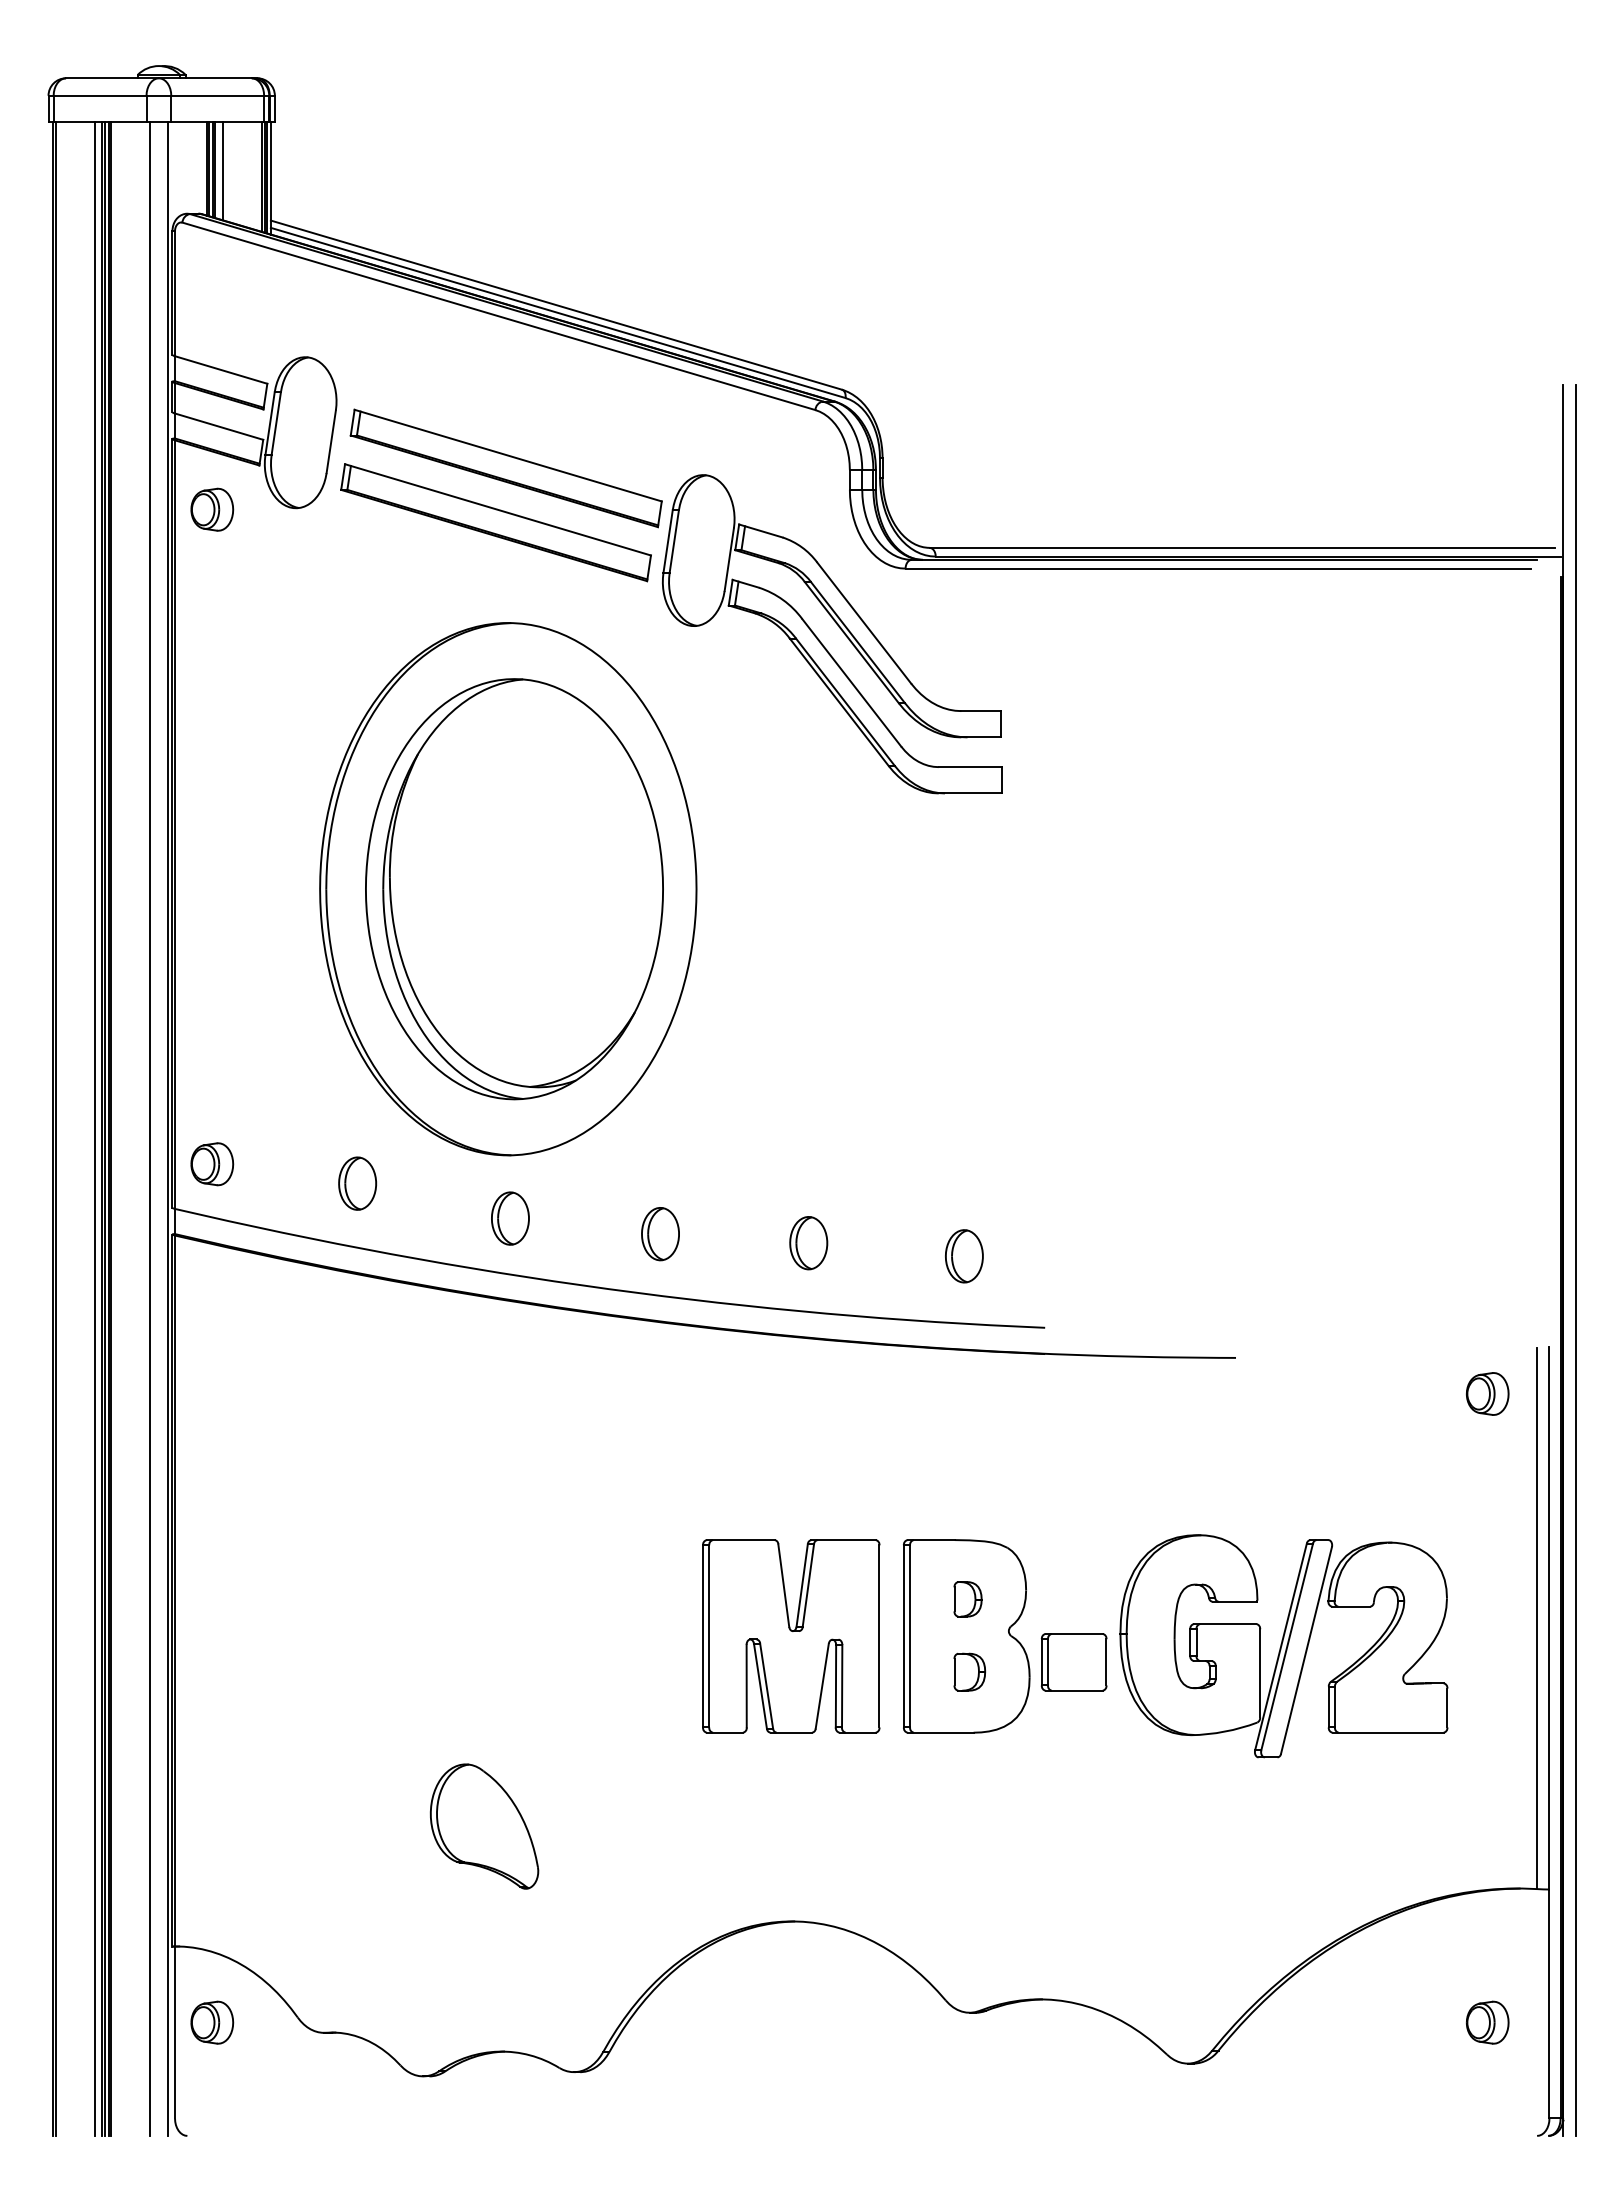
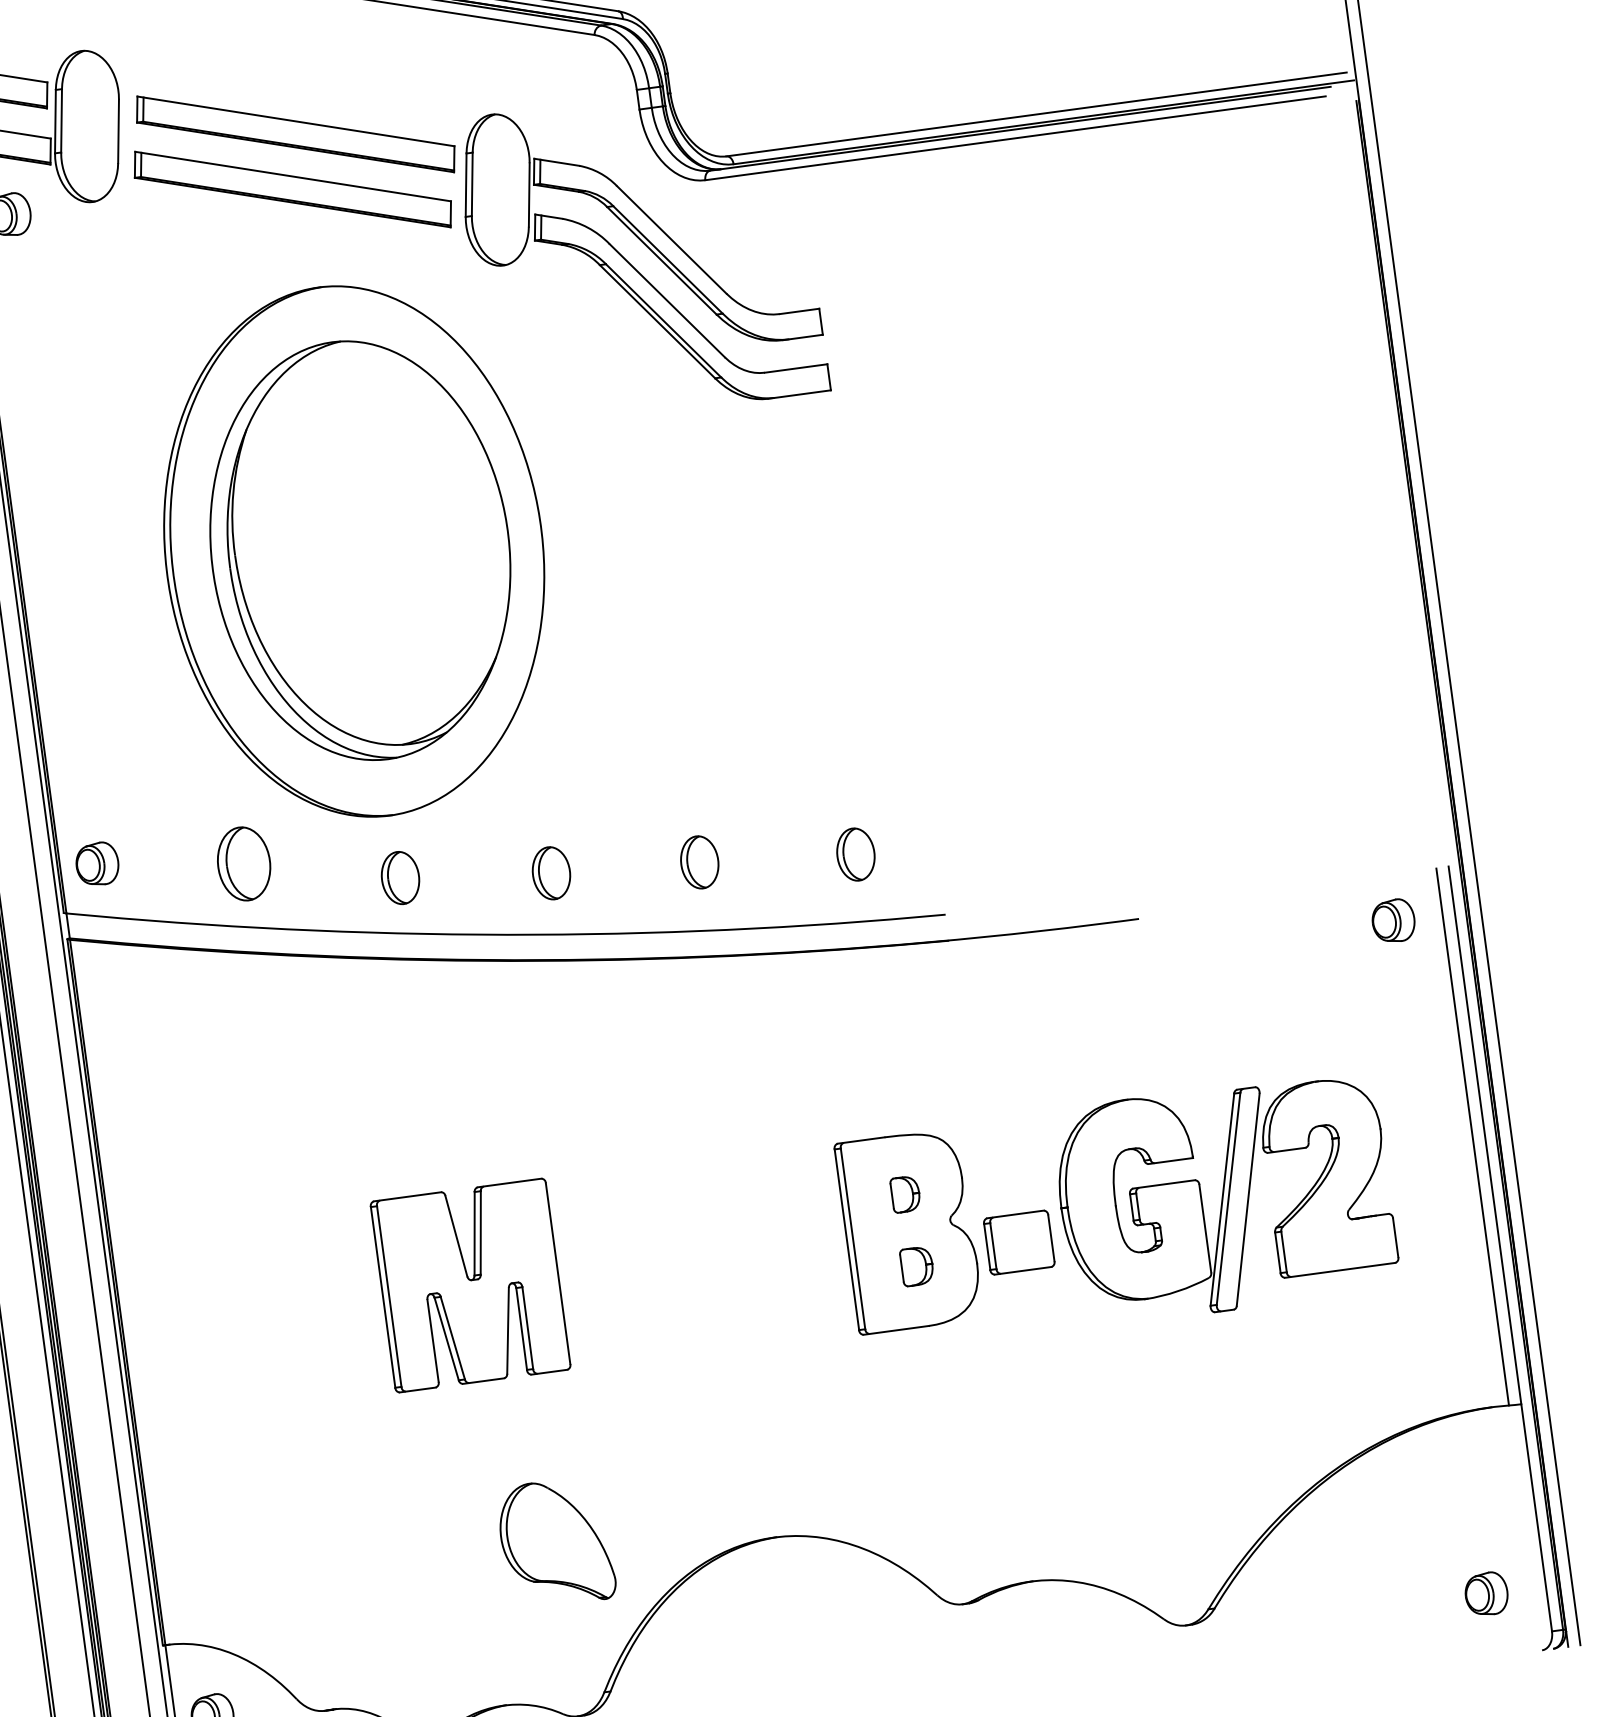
part: (357, 1183) -> (244, 863), size x1.4
part: (791, 1636) -> (470, 1285), moved
part: (484, 1826) -> (556, 1542), moved
part: (1487, 2022) -> (1486, 1593), moved

